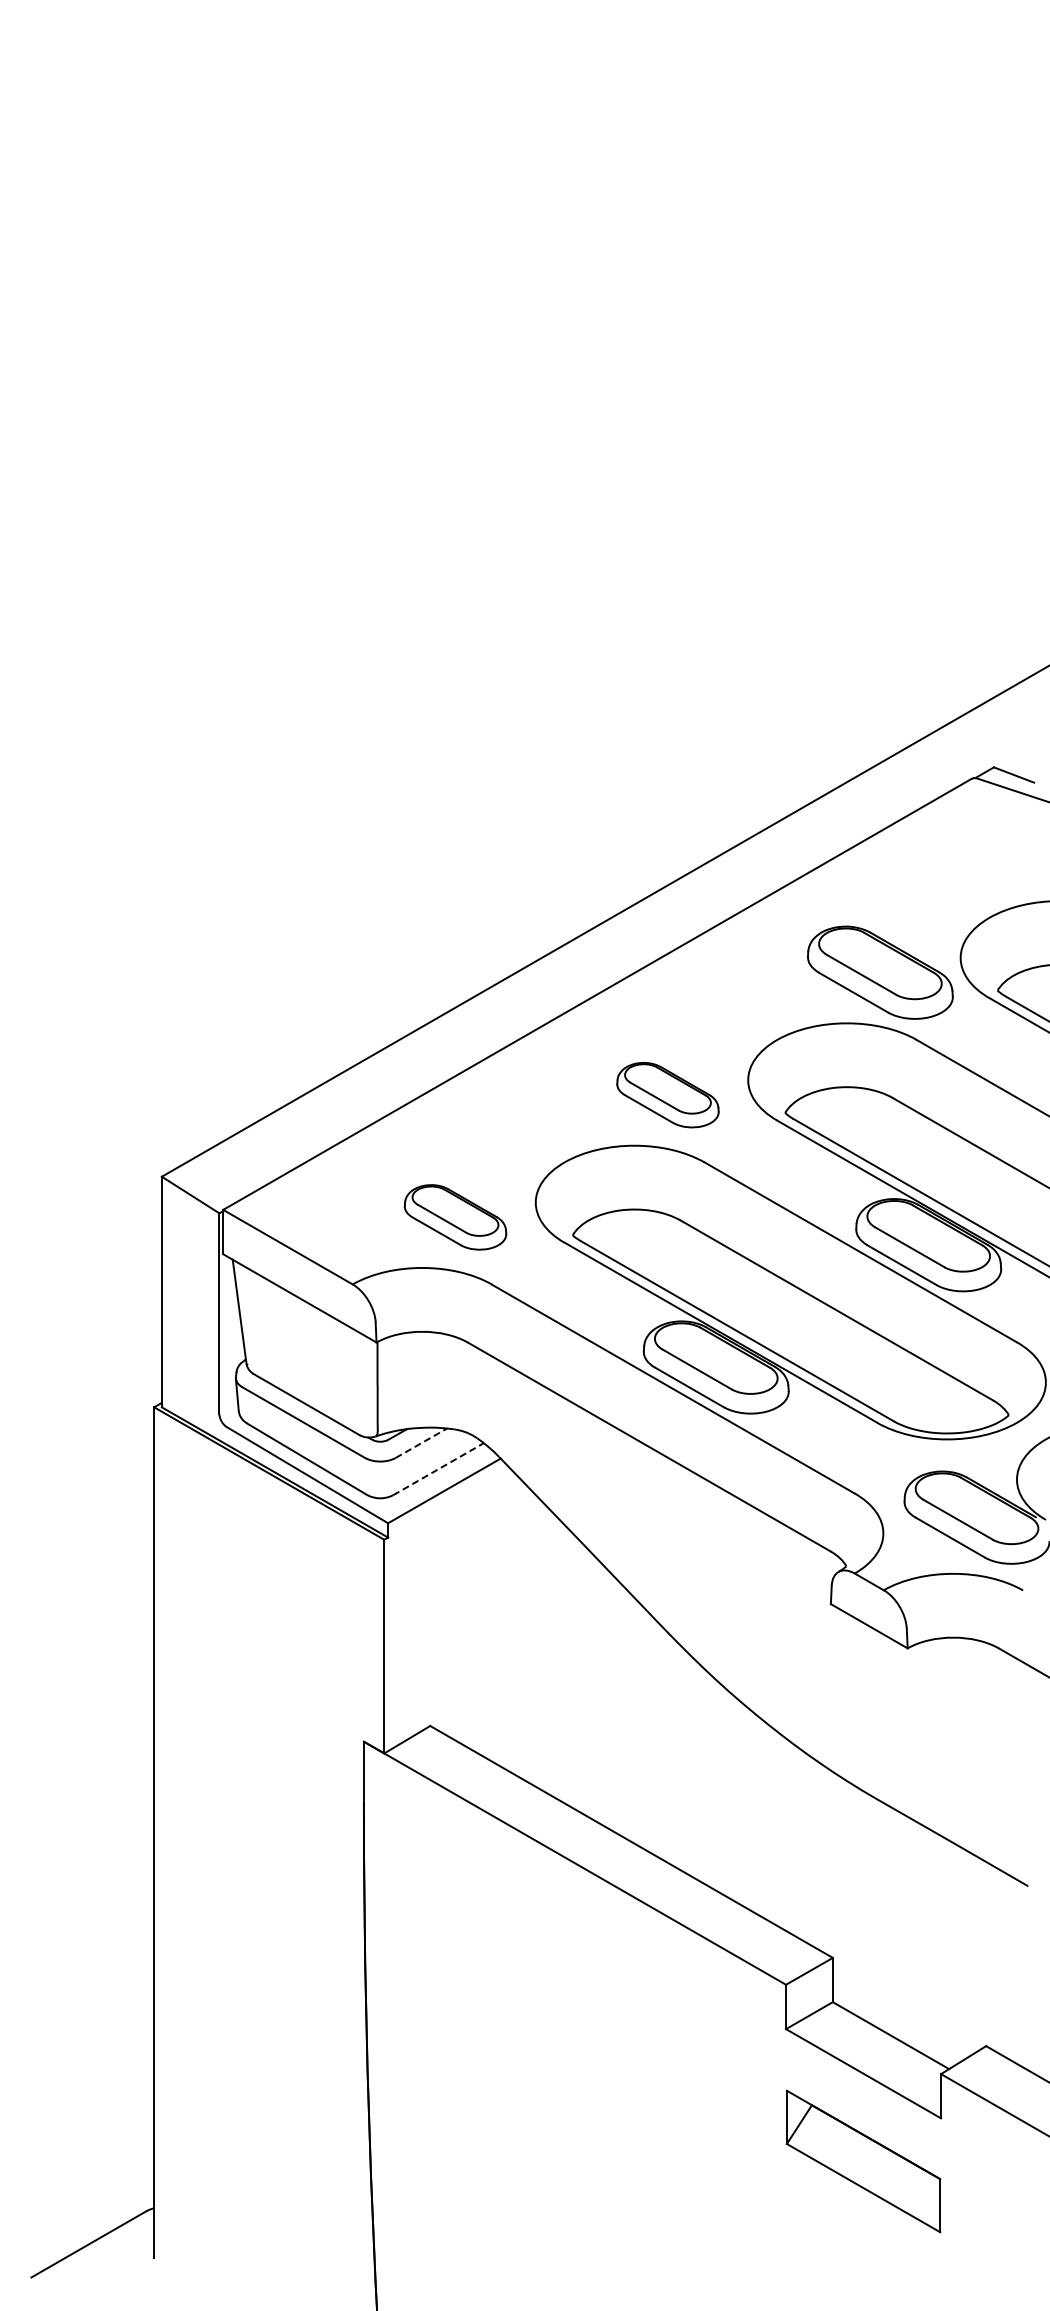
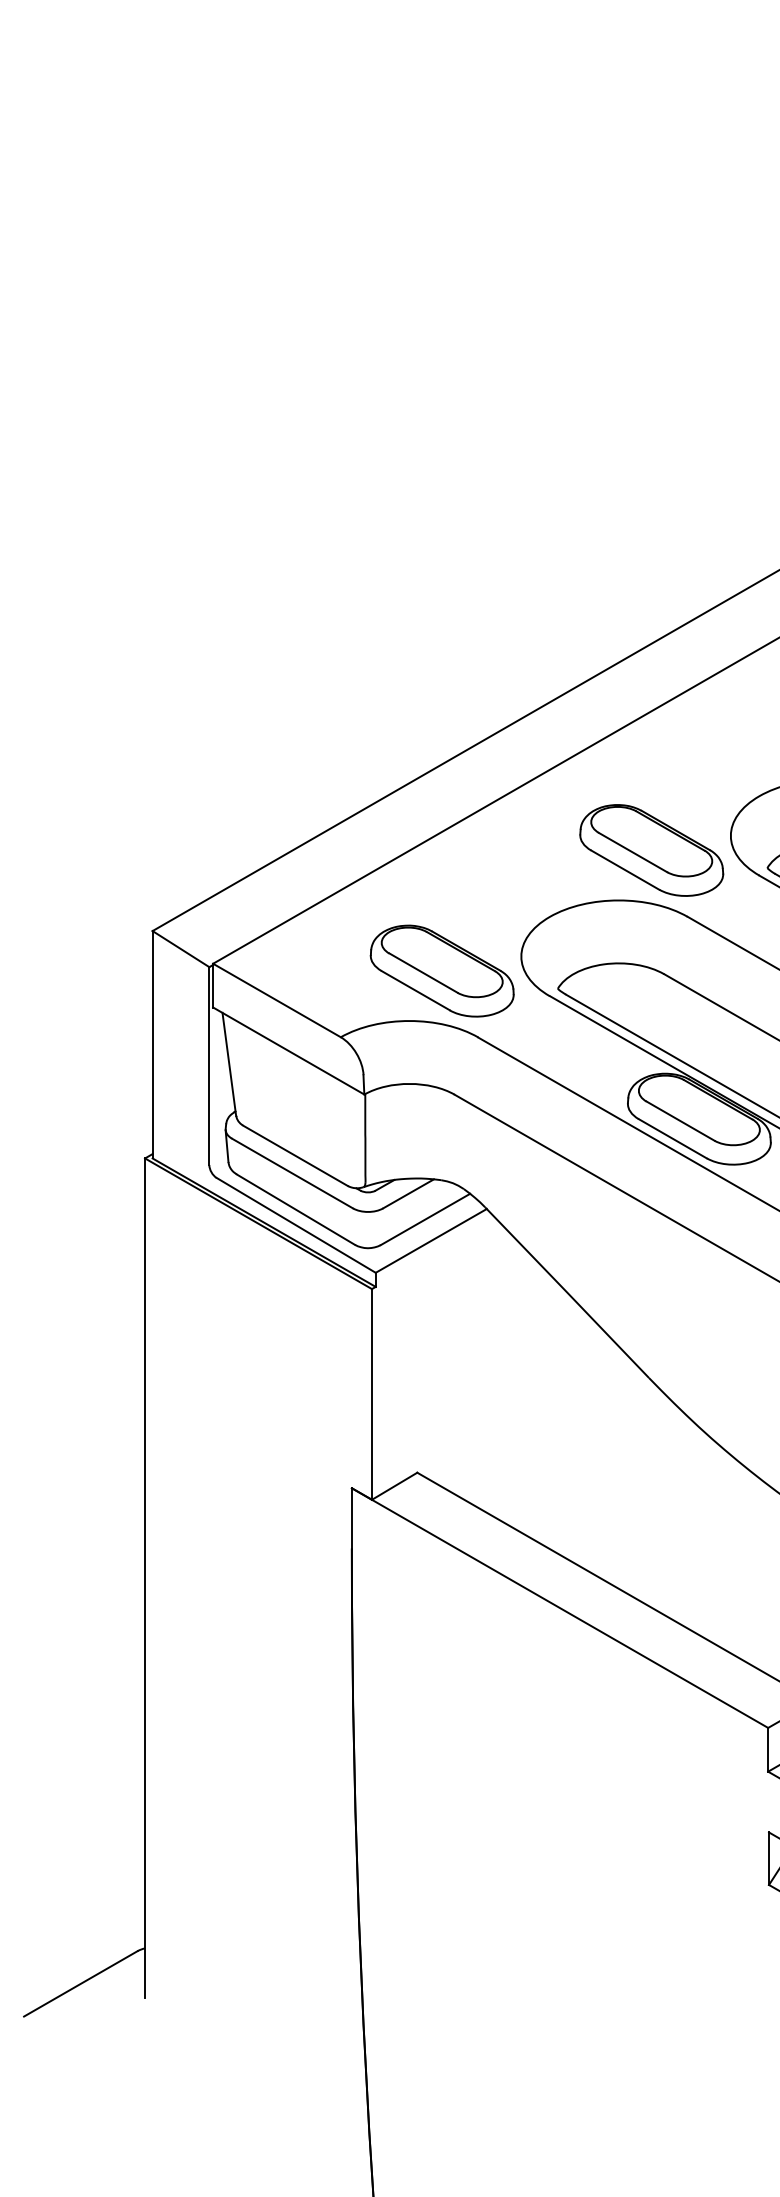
part: (667, 1095) -> (651, 850), size x1.43
part: (455, 1217) -> (442, 971), size x1.43
line: (421, 1443) -> (408, 1194), dashed -> solid
line: (439, 1468) -> (426, 1218), dashed -> solid

